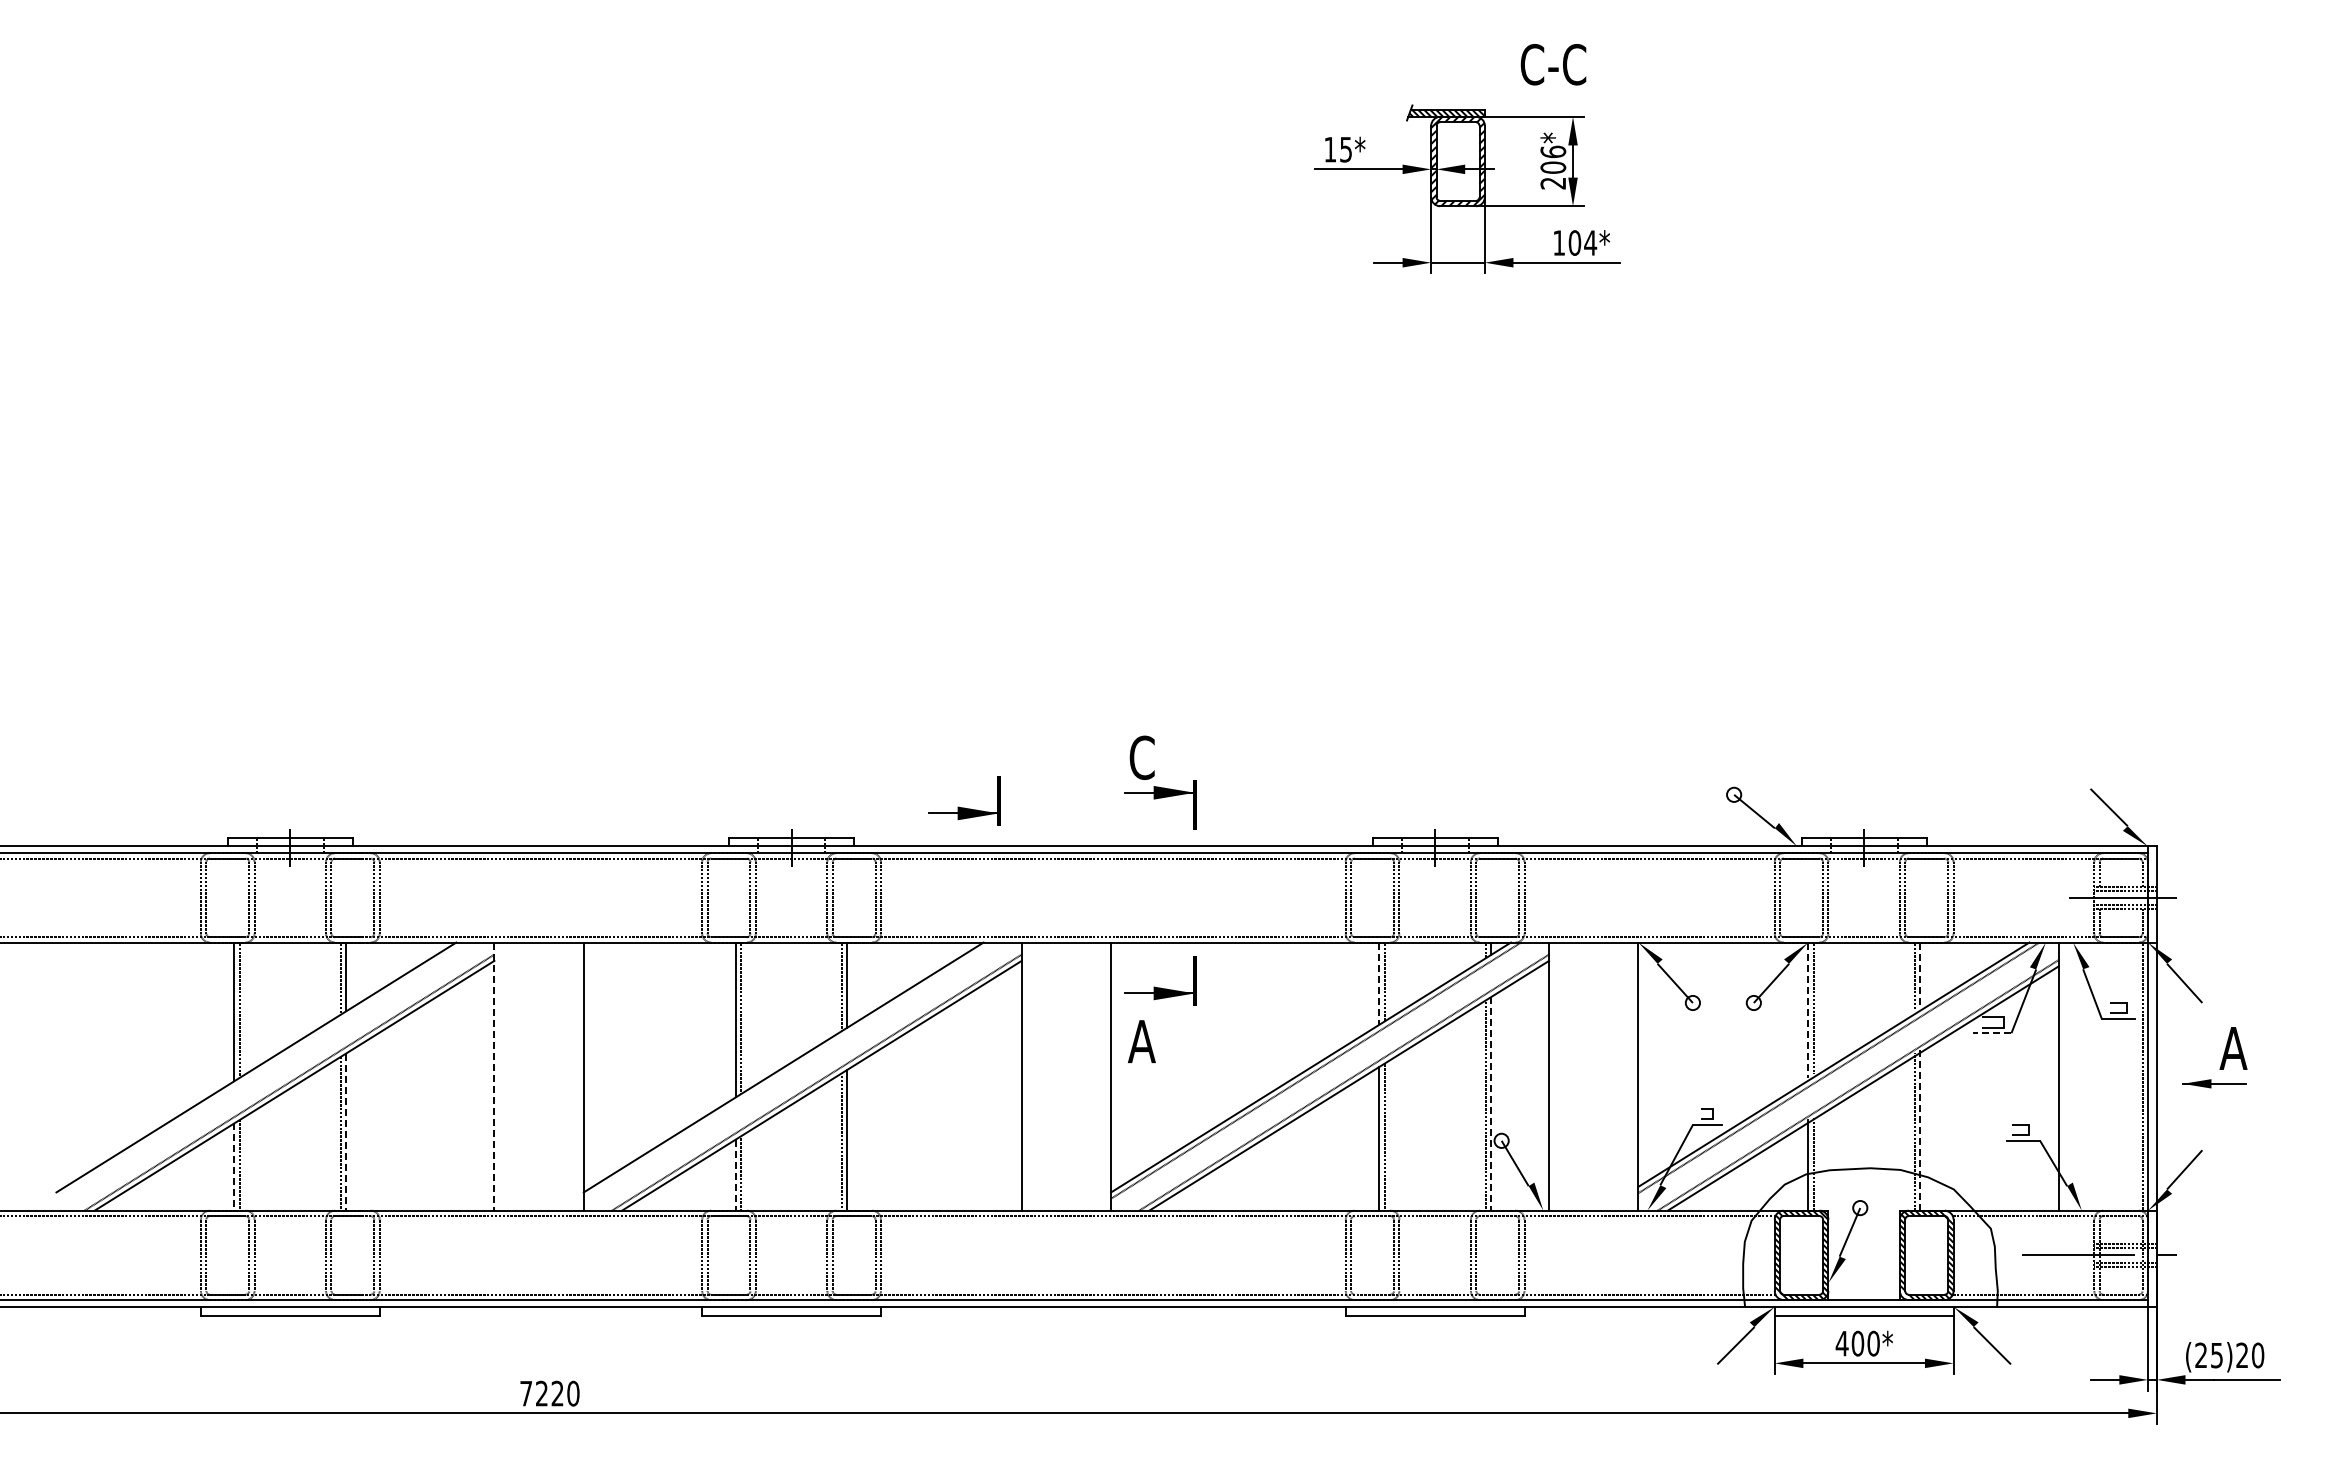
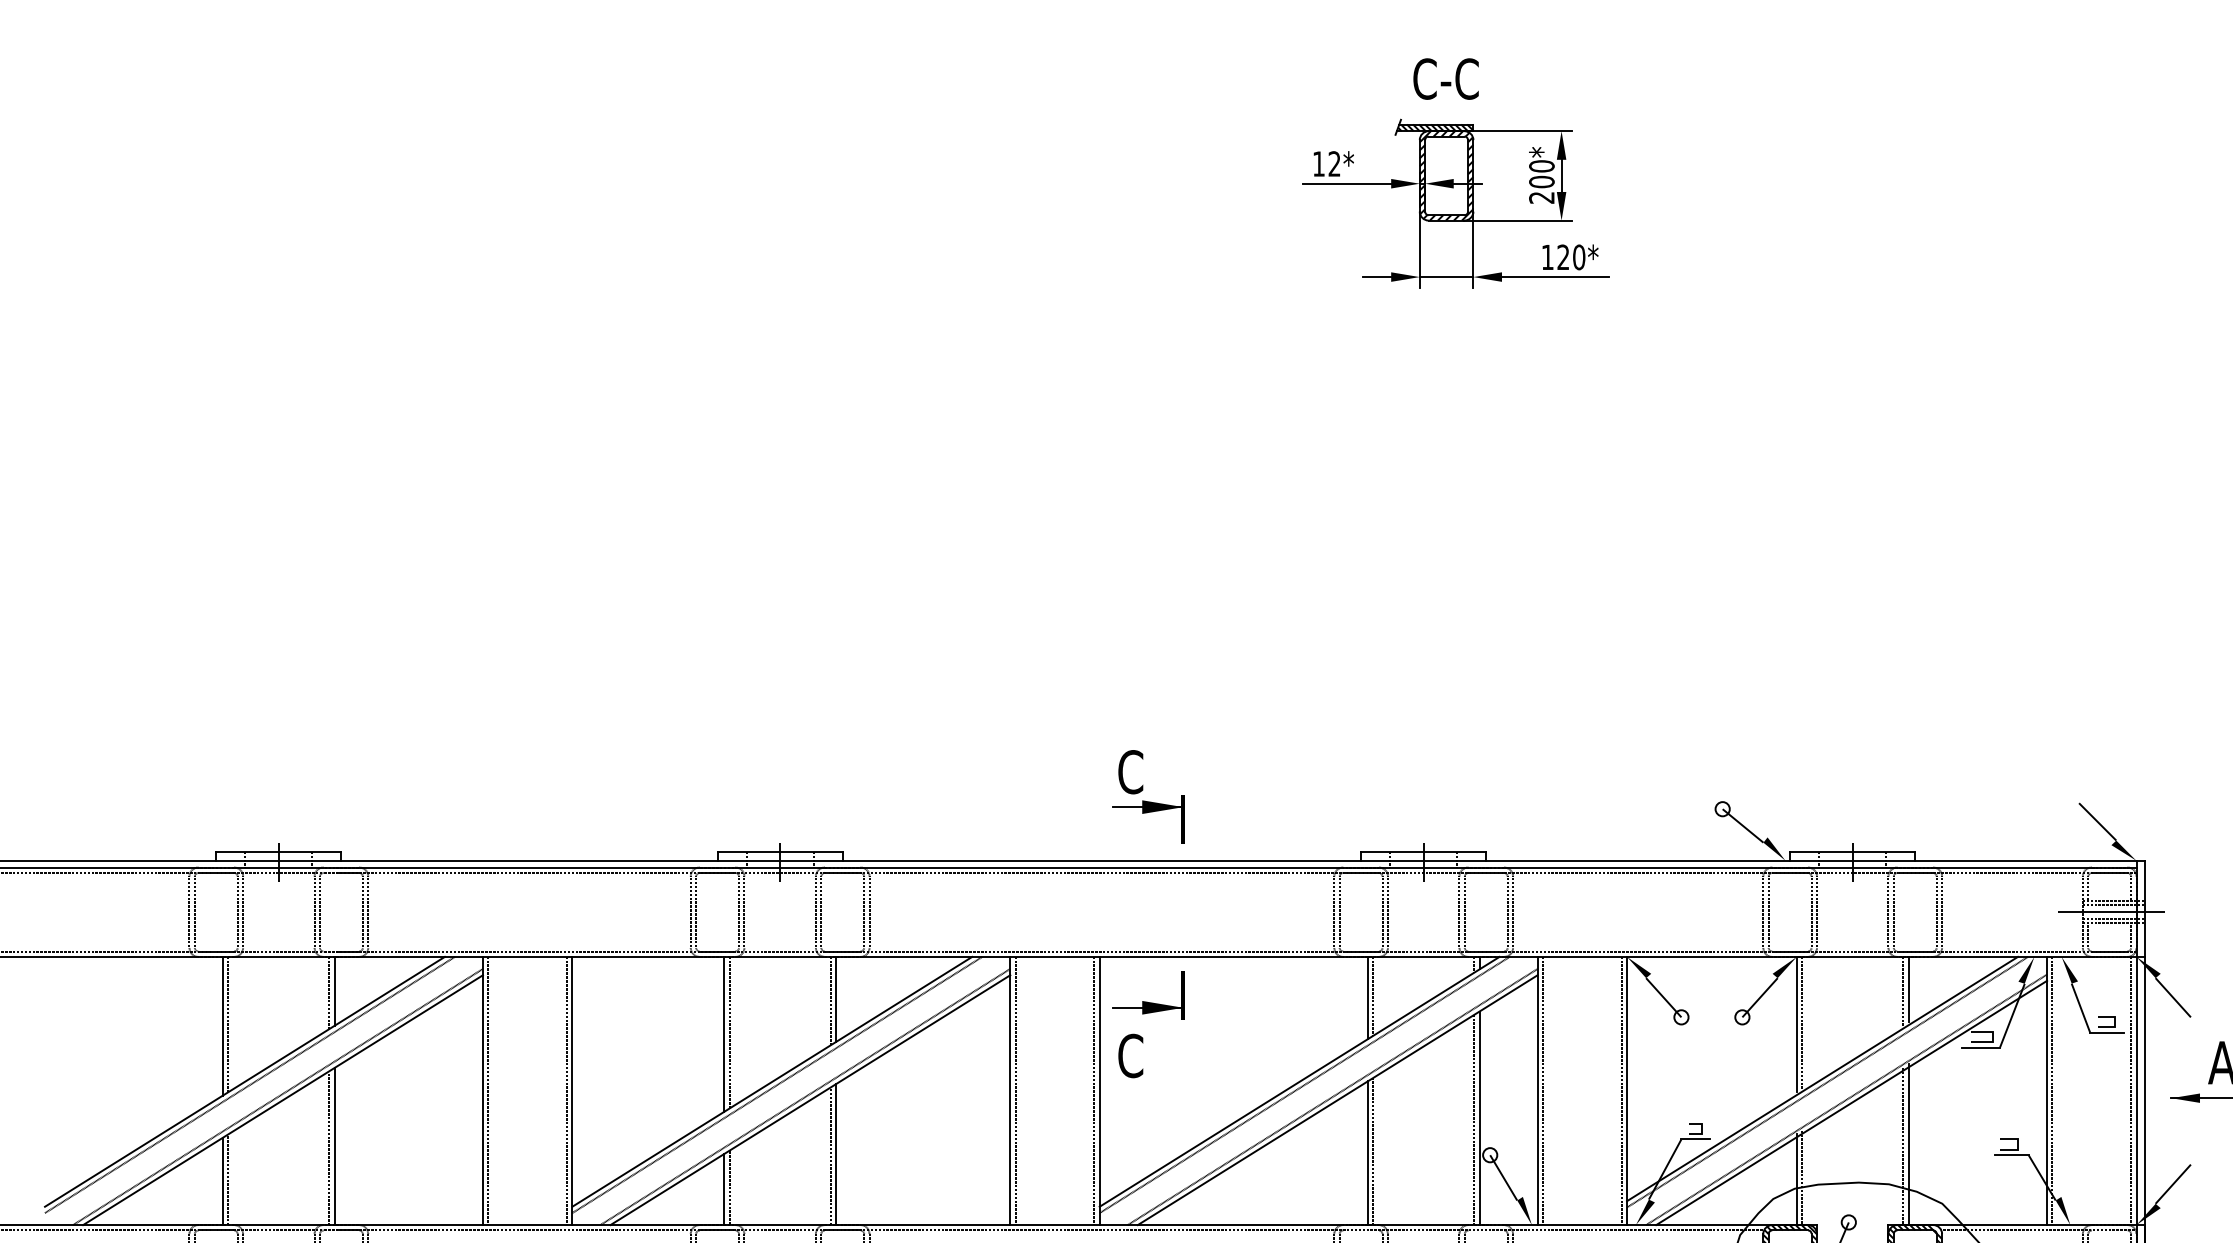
text: (1553, 64) -> (1446, 78), moved
text: (1345, 149) -> (1334, 163), 15* -> 12*
text: (1553, 151) -> (1542, 165), 206* -> 200*
text: (1582, 242) -> (1571, 256), 104* -> 120*
part: (964, 807) -> (953, 821), removed
line: (1920, 975) -> (1909, 989), dashed -> solid
line: (1379, 984) -> (1368, 998), dashed -> solid
line: (1808, 1010) -> (1797, 1024), dashed -> solid
line: (1991, 1033) -> (1980, 1047), dashed -> solid
text: (1141, 1041) -> (1130, 1055), A -> C
line: (261, 1070) -> (250, 1084), added
line: (788, 1070) -> (777, 1084), added
line: (499, 1076) -> (488, 1090), added
line: (578, 1076) -> (567, 1090), added
line: (1027, 1076) -> (1016, 1090), added
line: (1105, 1076) -> (1094, 1090), added
line: (1554, 1076) -> (1543, 1090), added
line: (1633, 1076) -> (1622, 1090), added
line: (2063, 1076) -> (2052, 1090), added
line: (494, 1077) -> (483, 1091), dashed -> solid
line: (1491, 1103) -> (1480, 1117), dashed -> solid
line: (1920, 1130) -> (1909, 1144), dashed -> solid
line: (346, 1132) -> (335, 1146), dashed -> solid
line: (234, 1167) -> (223, 1181), dashed -> solid
line: (735, 1175) -> (724, 1189), dashed -> solid

